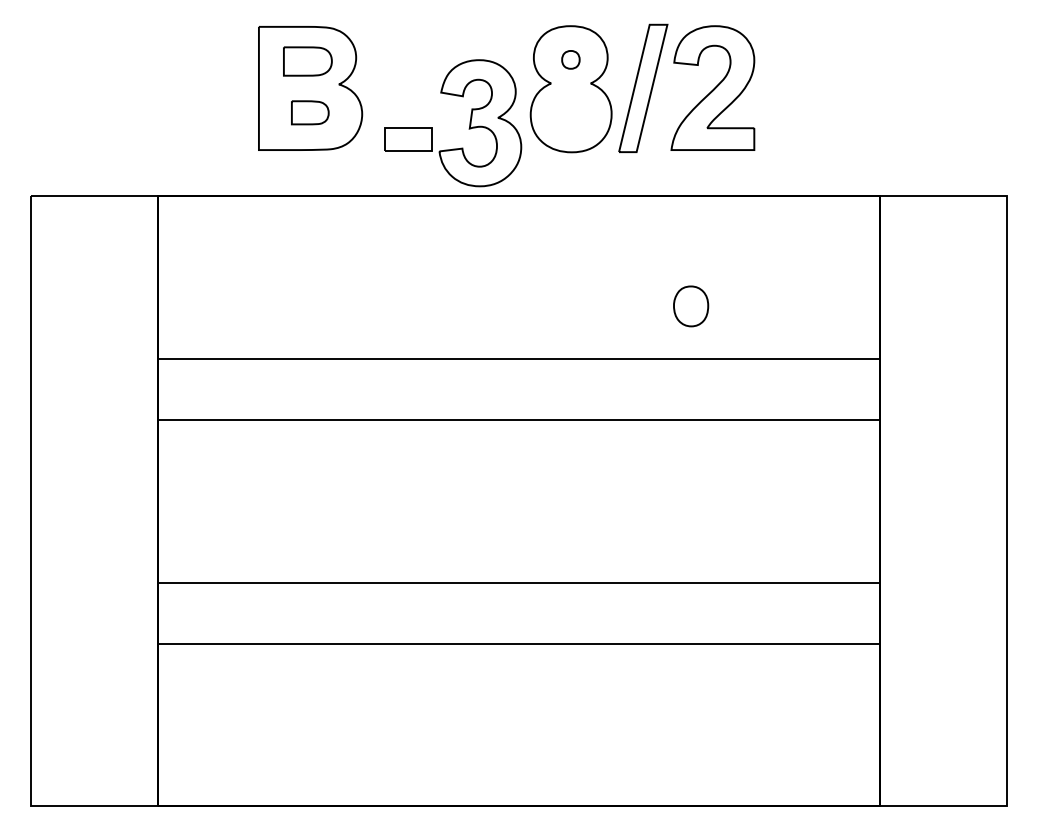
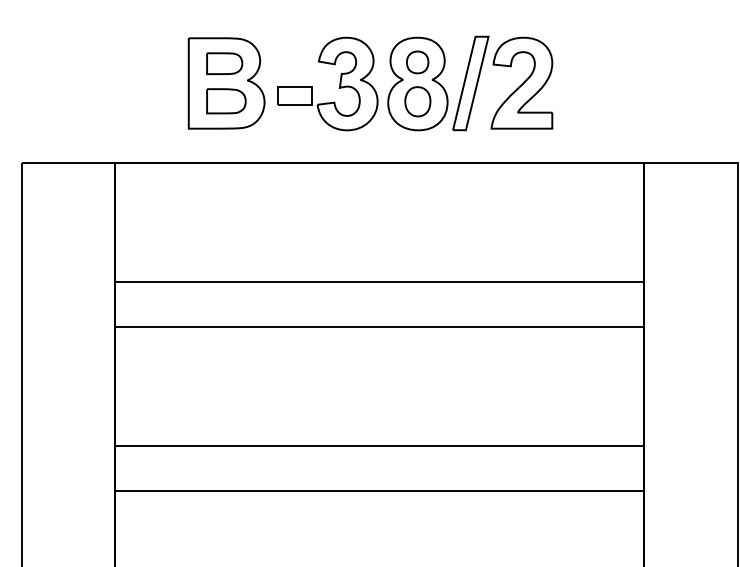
part: (570, 59) -> (417, 62), size x1.67
part: (310, 112) -> (226, 101), size x1.43
part: (468, 128) -> (338, 87), moved
part: (691, 306) -> (418, 101), moved

